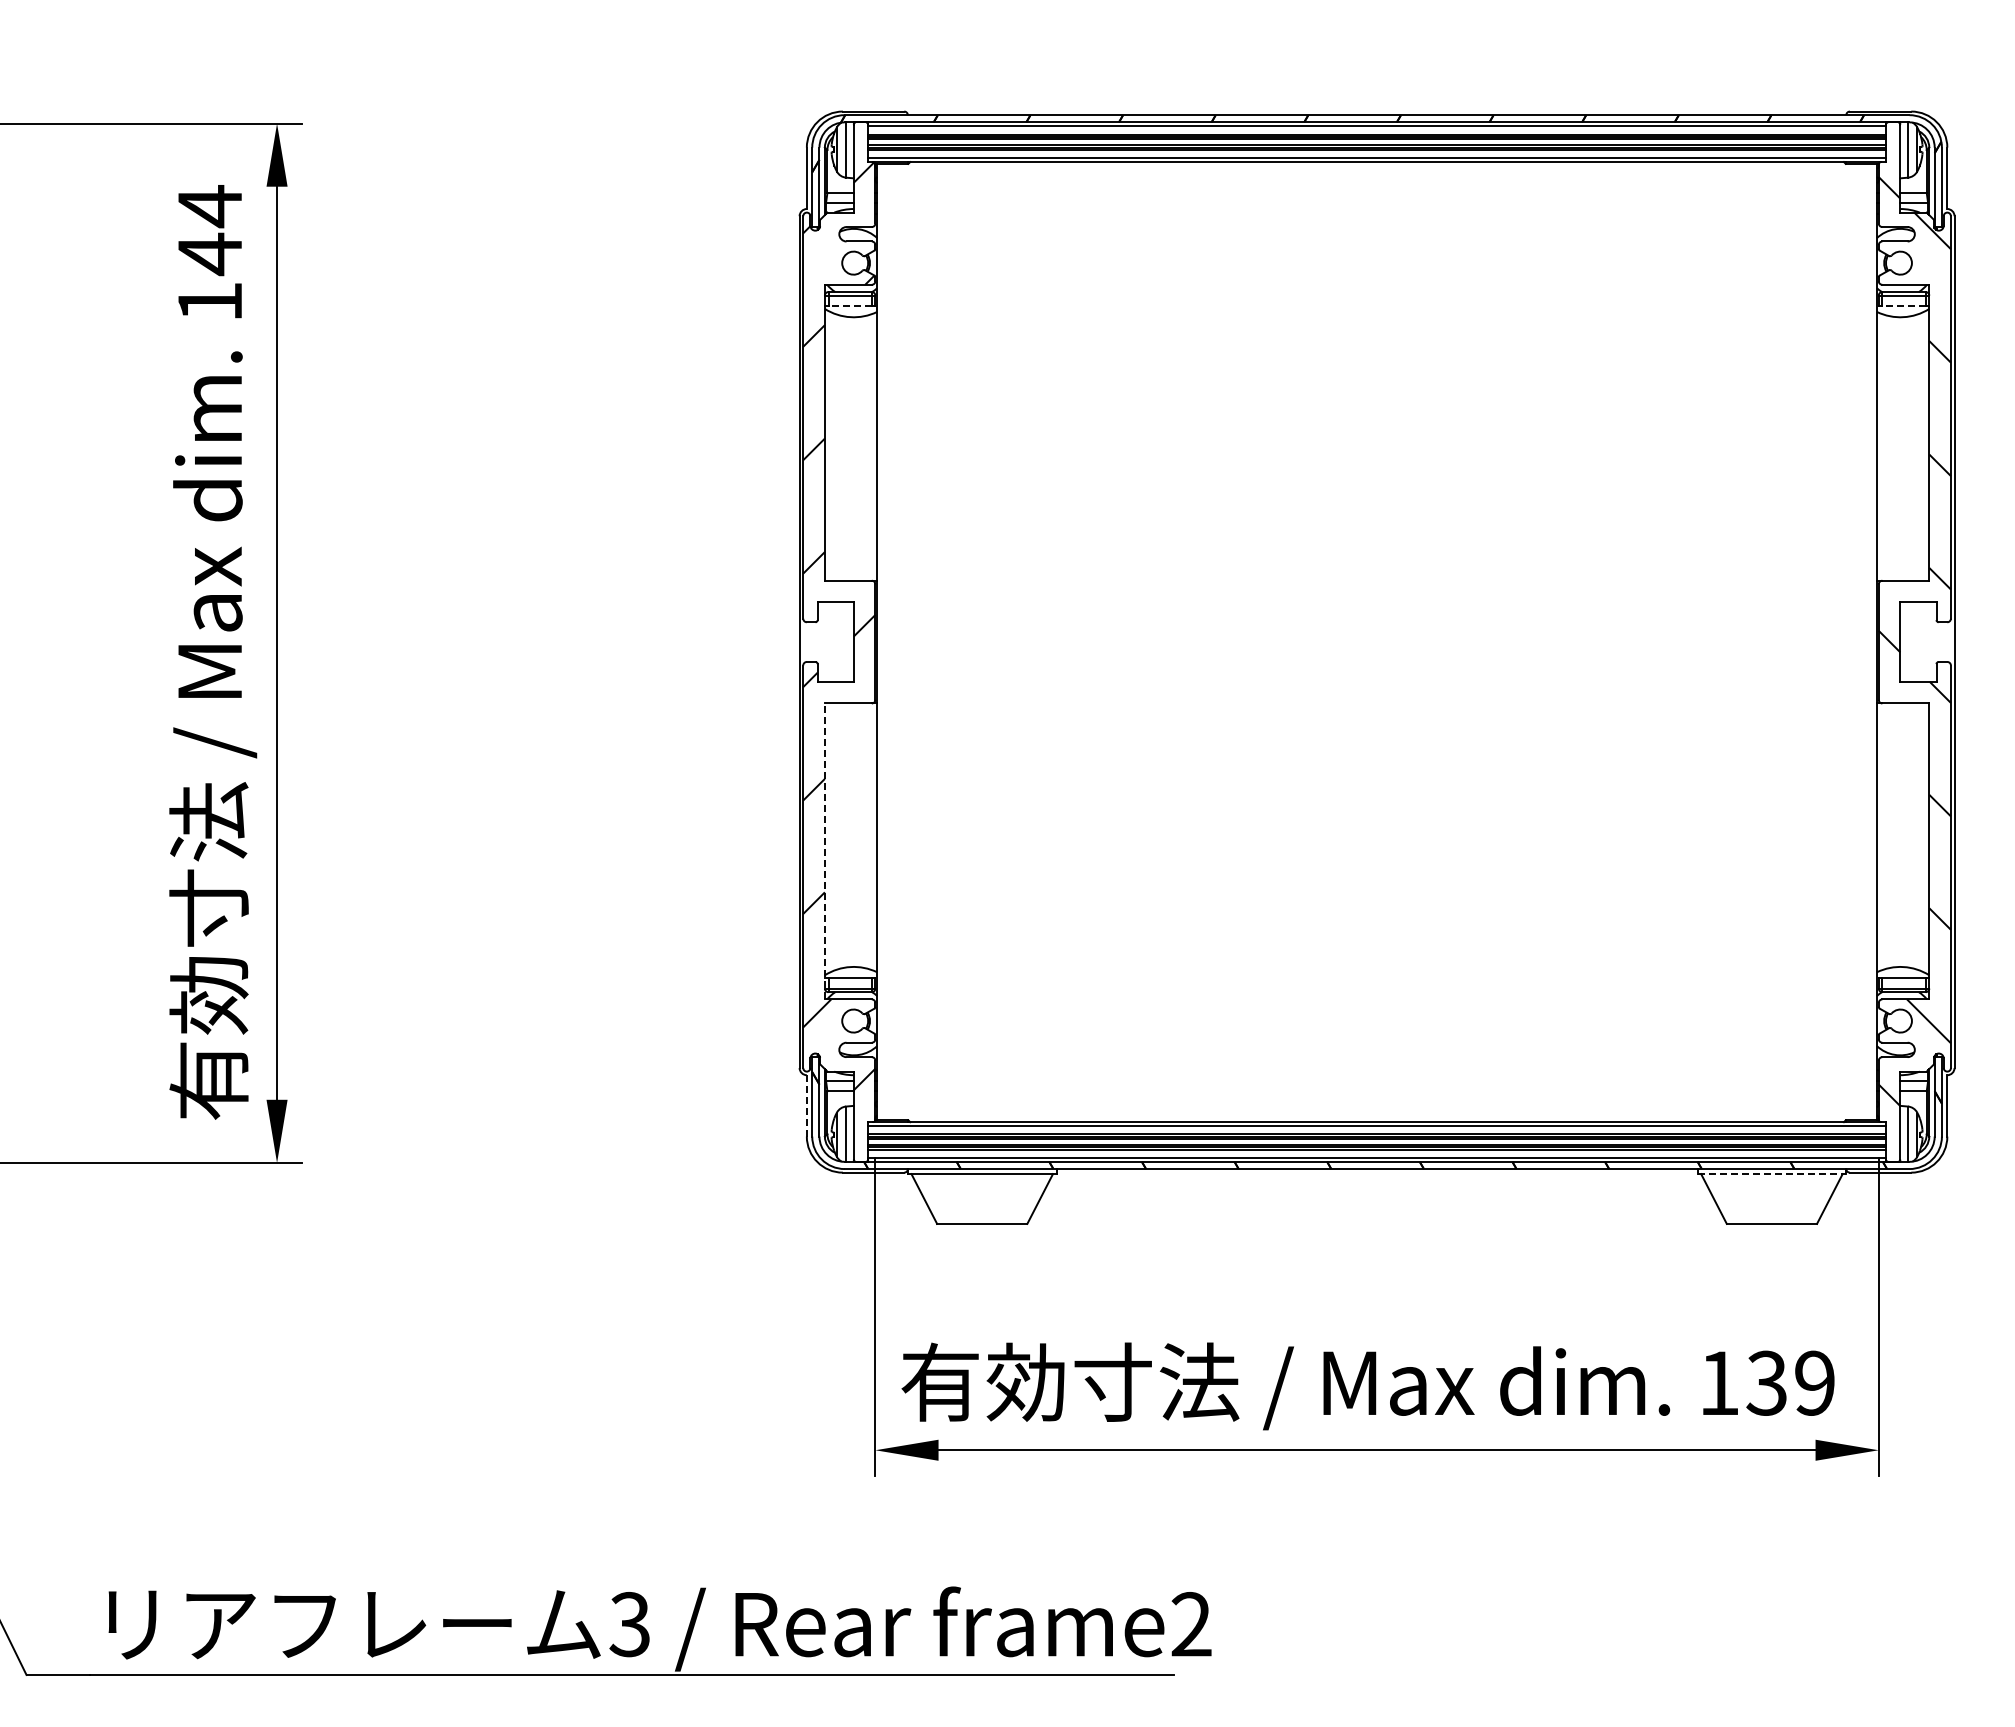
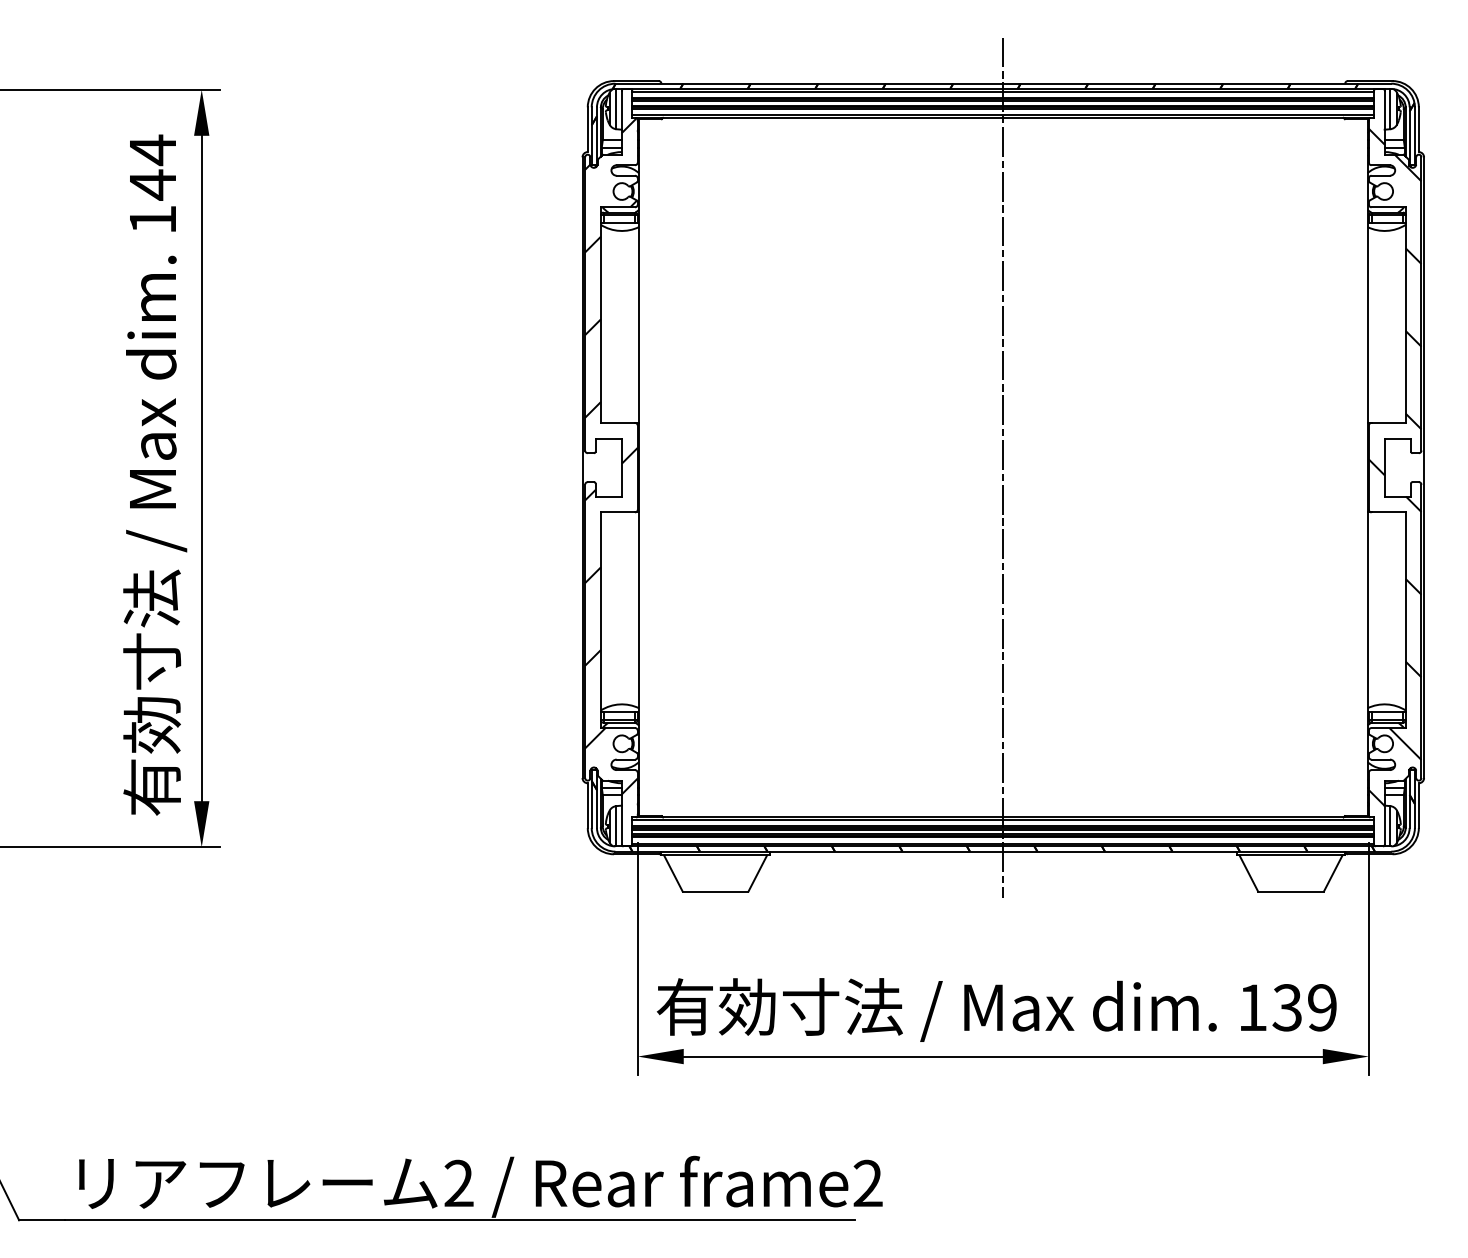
line: (850, 306) -> (619, 223), dashed -> solid
line: (1904, 306) -> (1387, 223), dashed -> solid
line: (1377, 642) -> (1003, 467), added
line: (824, 851) -> (600, 620), dashed -> solid
line: (806, 1105) -> (587, 805), dashed -> solid
line: (1772, 1174) -> (1291, 855), dashed -> solid
text: (629, 1624) -> (458, 1183), 3 -> 2

